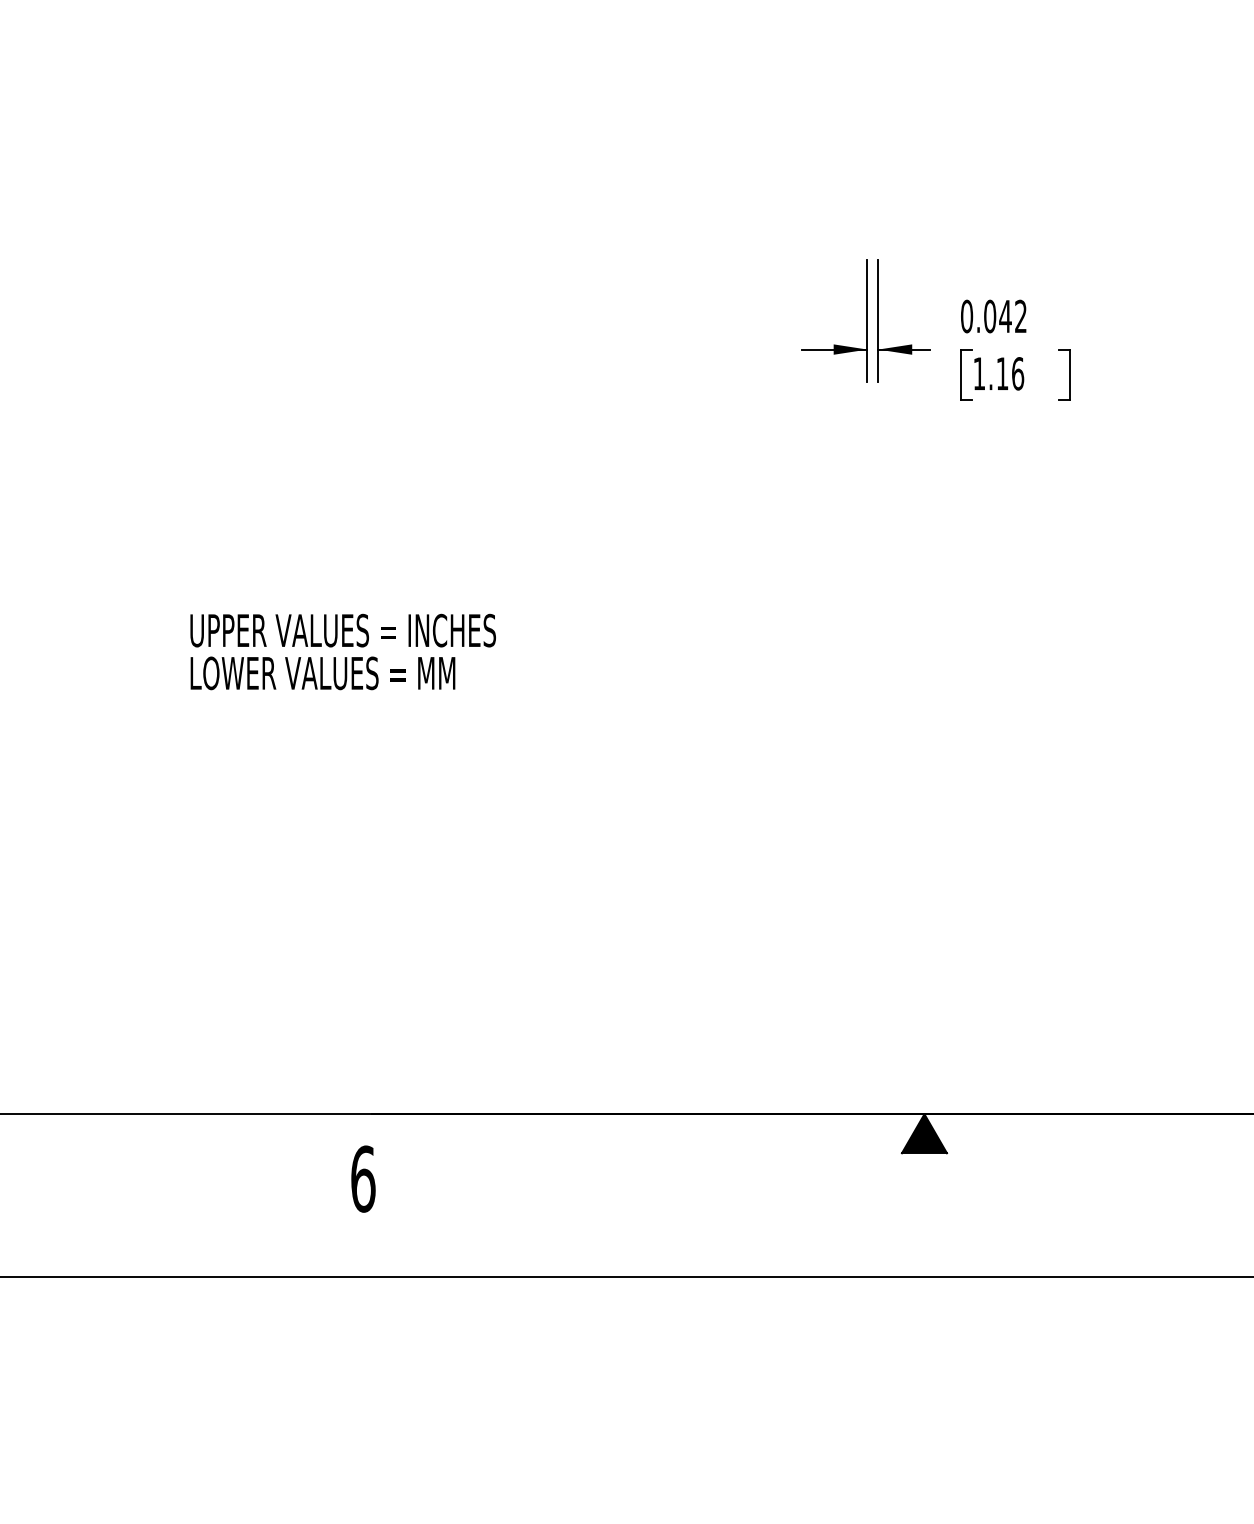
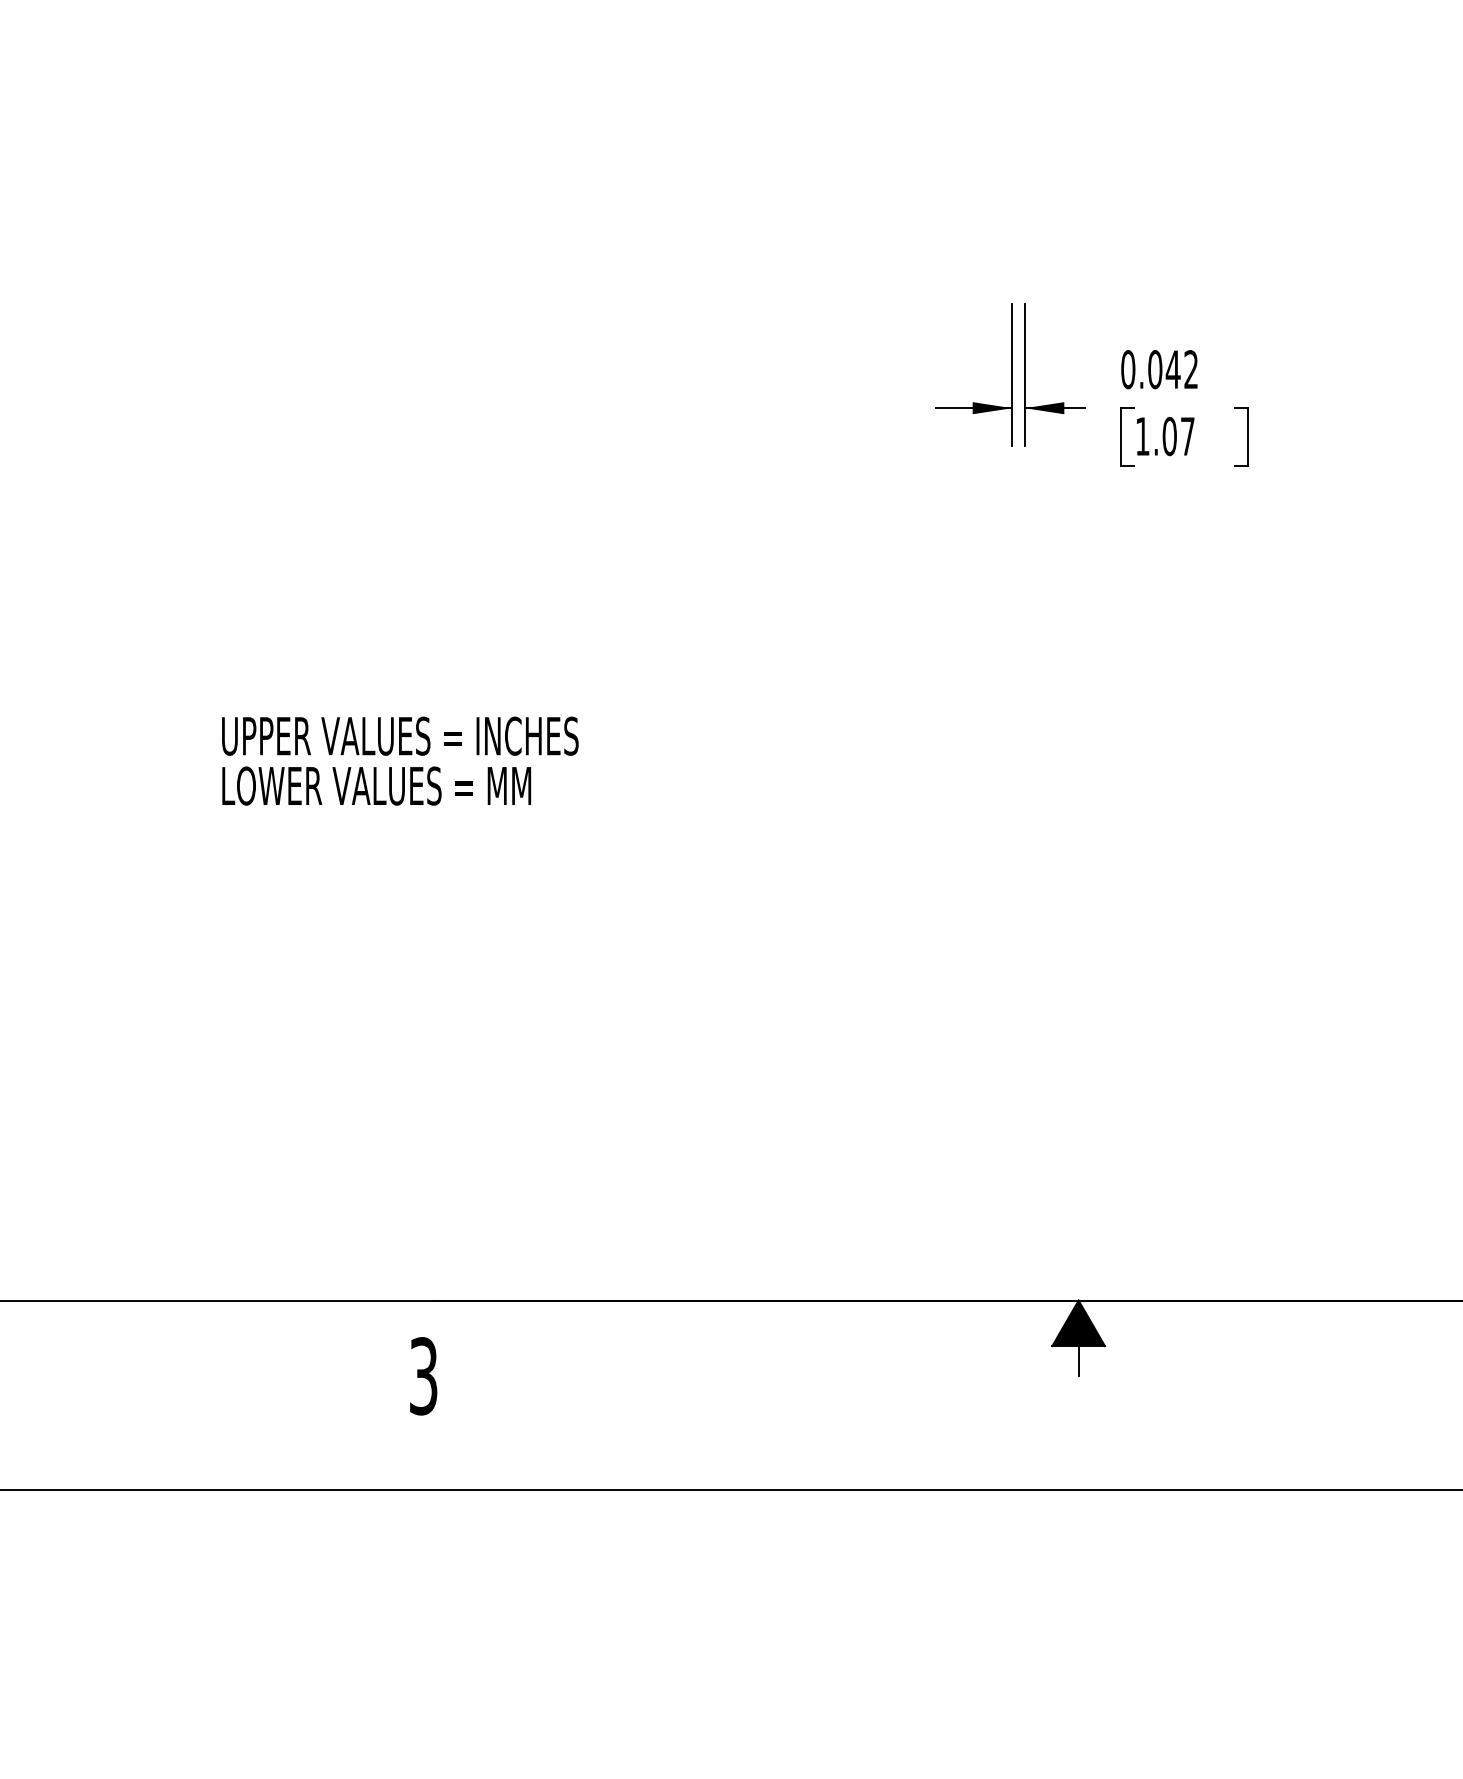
text: (1010, 373) -> (1178, 436), 1.16 -> 1.07
line: (924, 1166) -> (1078, 1361), added
text: (363, 1179) -> (423, 1376), 6 -> 3

